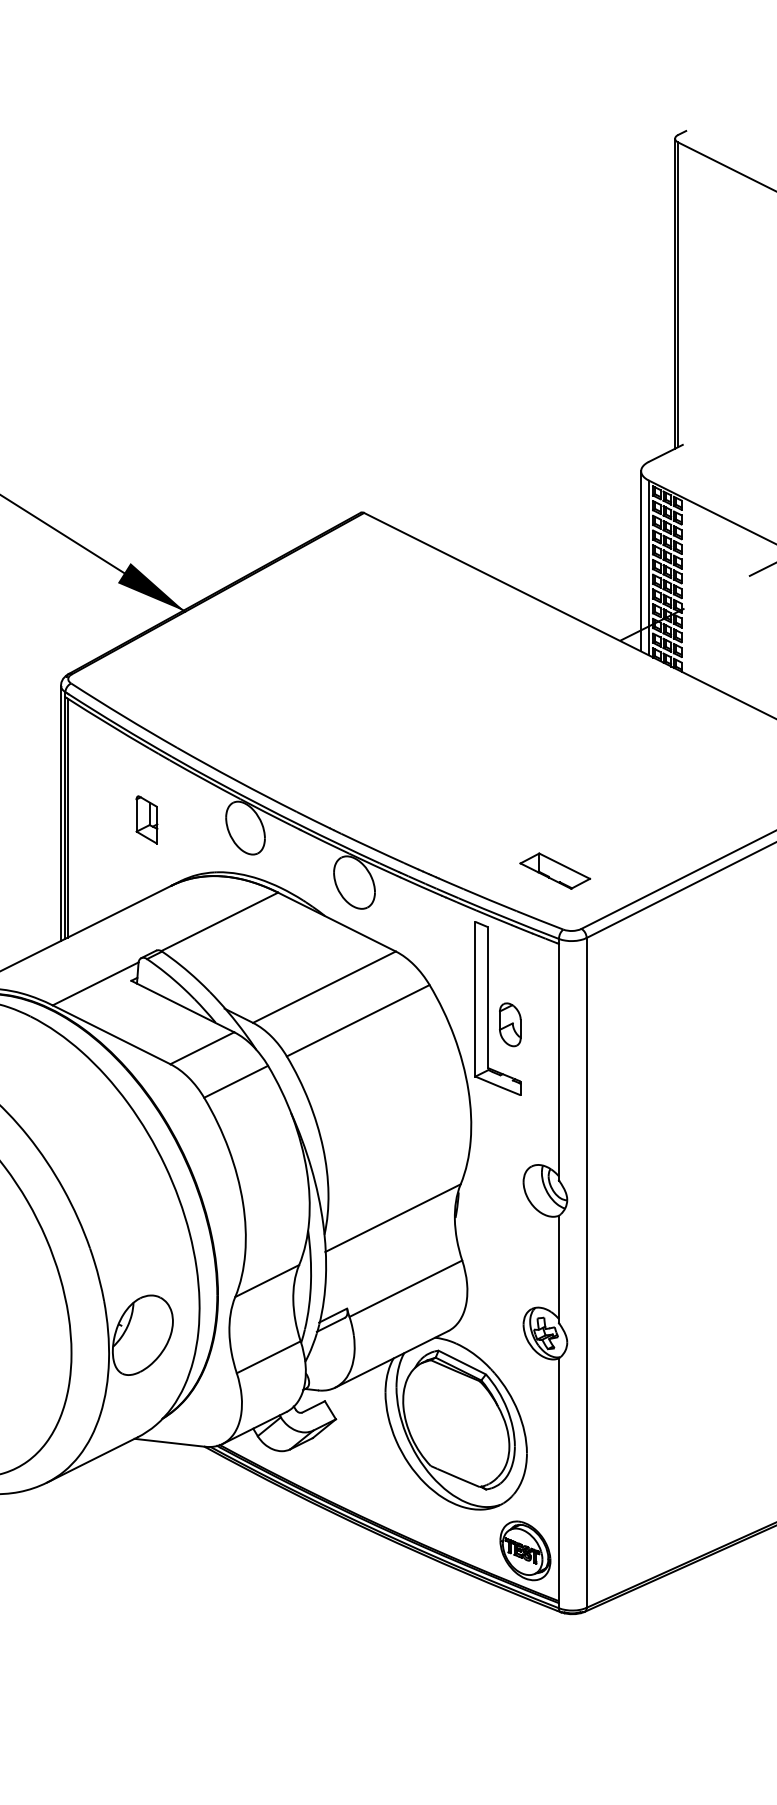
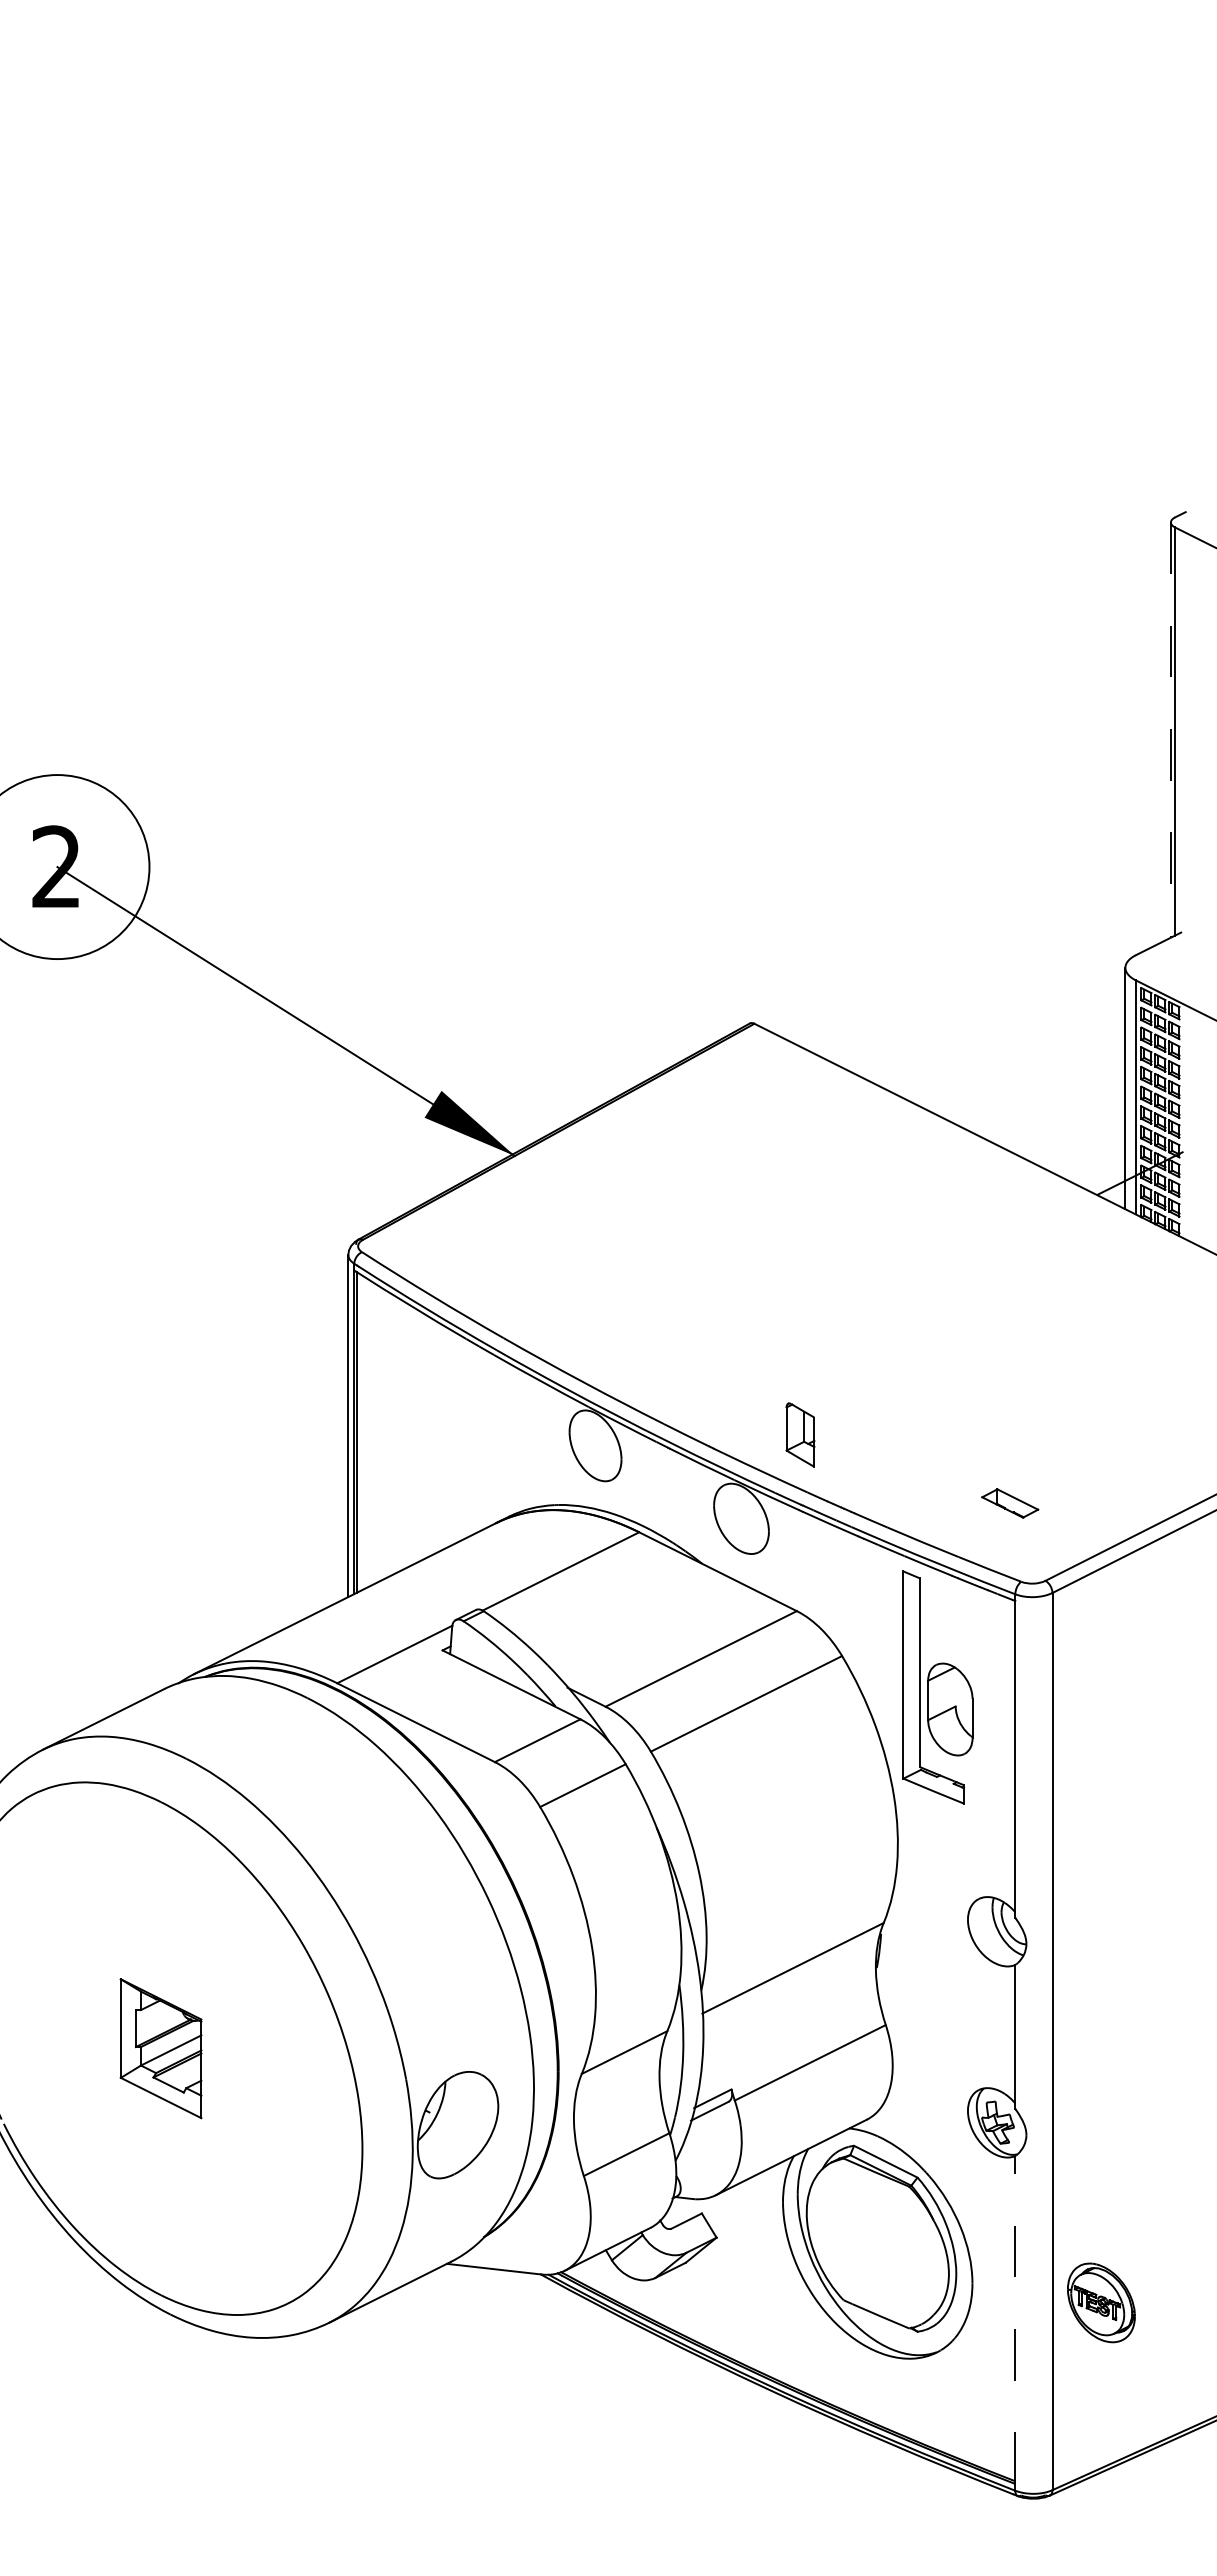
line: (674, 294) -> (1170, 730), solid -> dashed
part: (146, 819) -> (800, 1434), moved
part: (554, 871) -> (1009, 1503), size x0.6
part: (509, 1024) -> (949, 1708), size x1.6
line: (559, 1481) -> (1015, 2320), solid -> dashed
part: (525, 1550) -> (1101, 2302), moved

